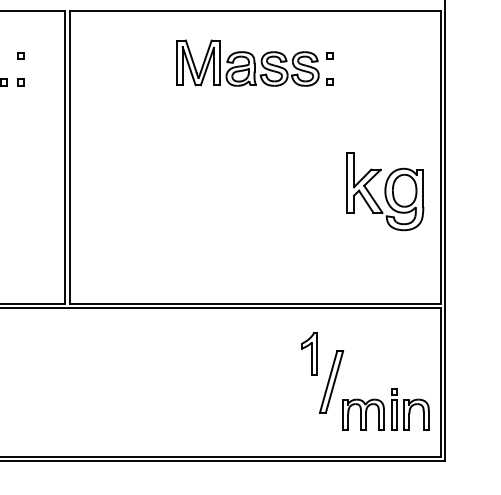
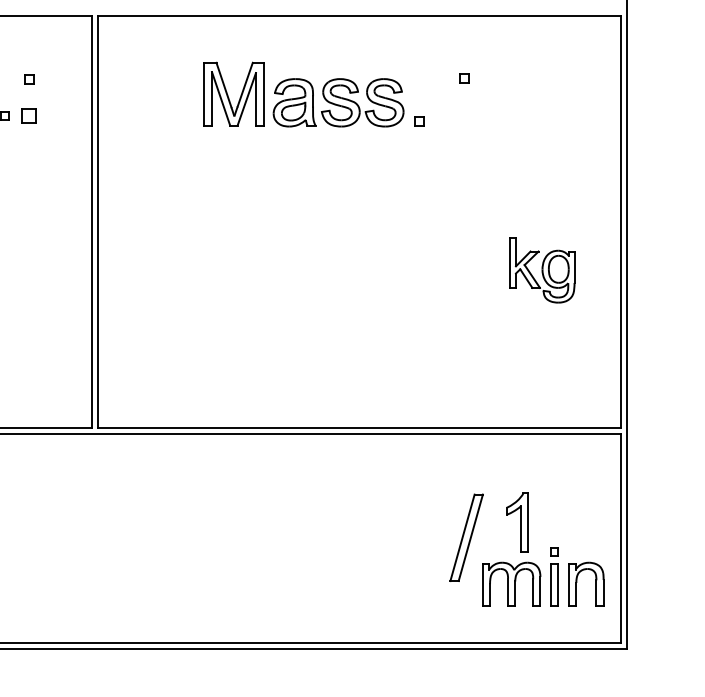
part: (254, 62) -> (313, 93), moved
part: (20, 82) -> (28, 116), size x1.6
part: (385, 191) -> (542, 269), size x0.6
part: (309, 353) -> (517, 521), moved

